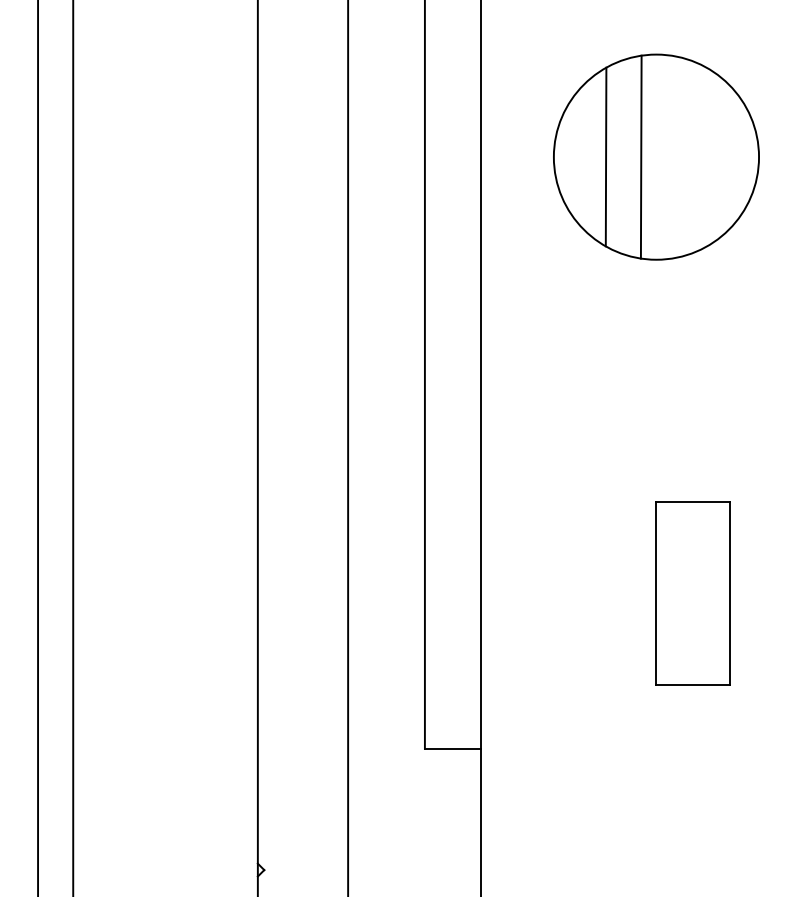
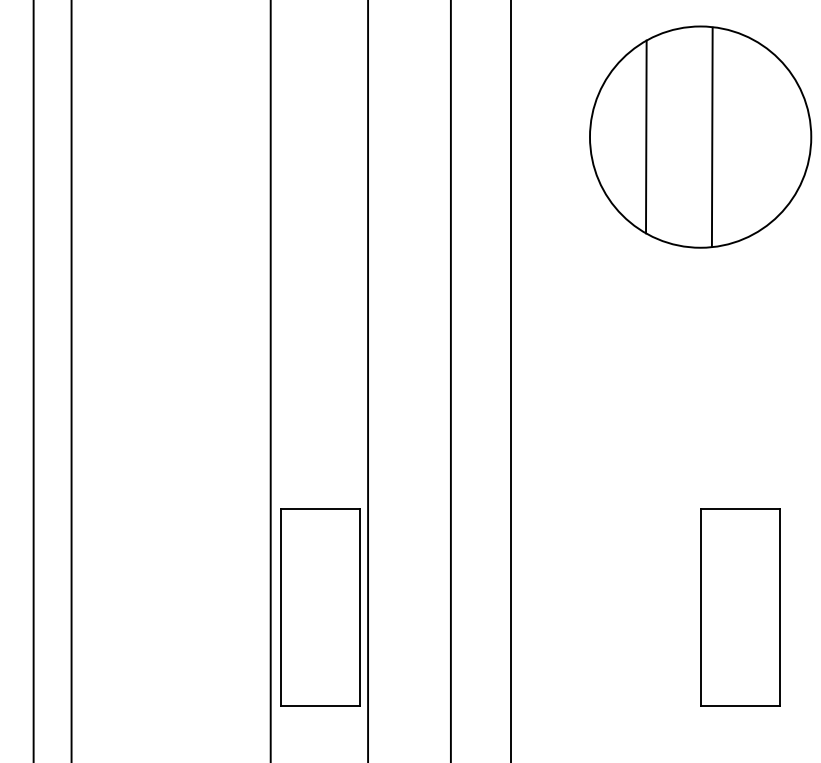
line: (640, 156) -> (711, 136), moved
part: (303, 593) -> (319, 607), added

